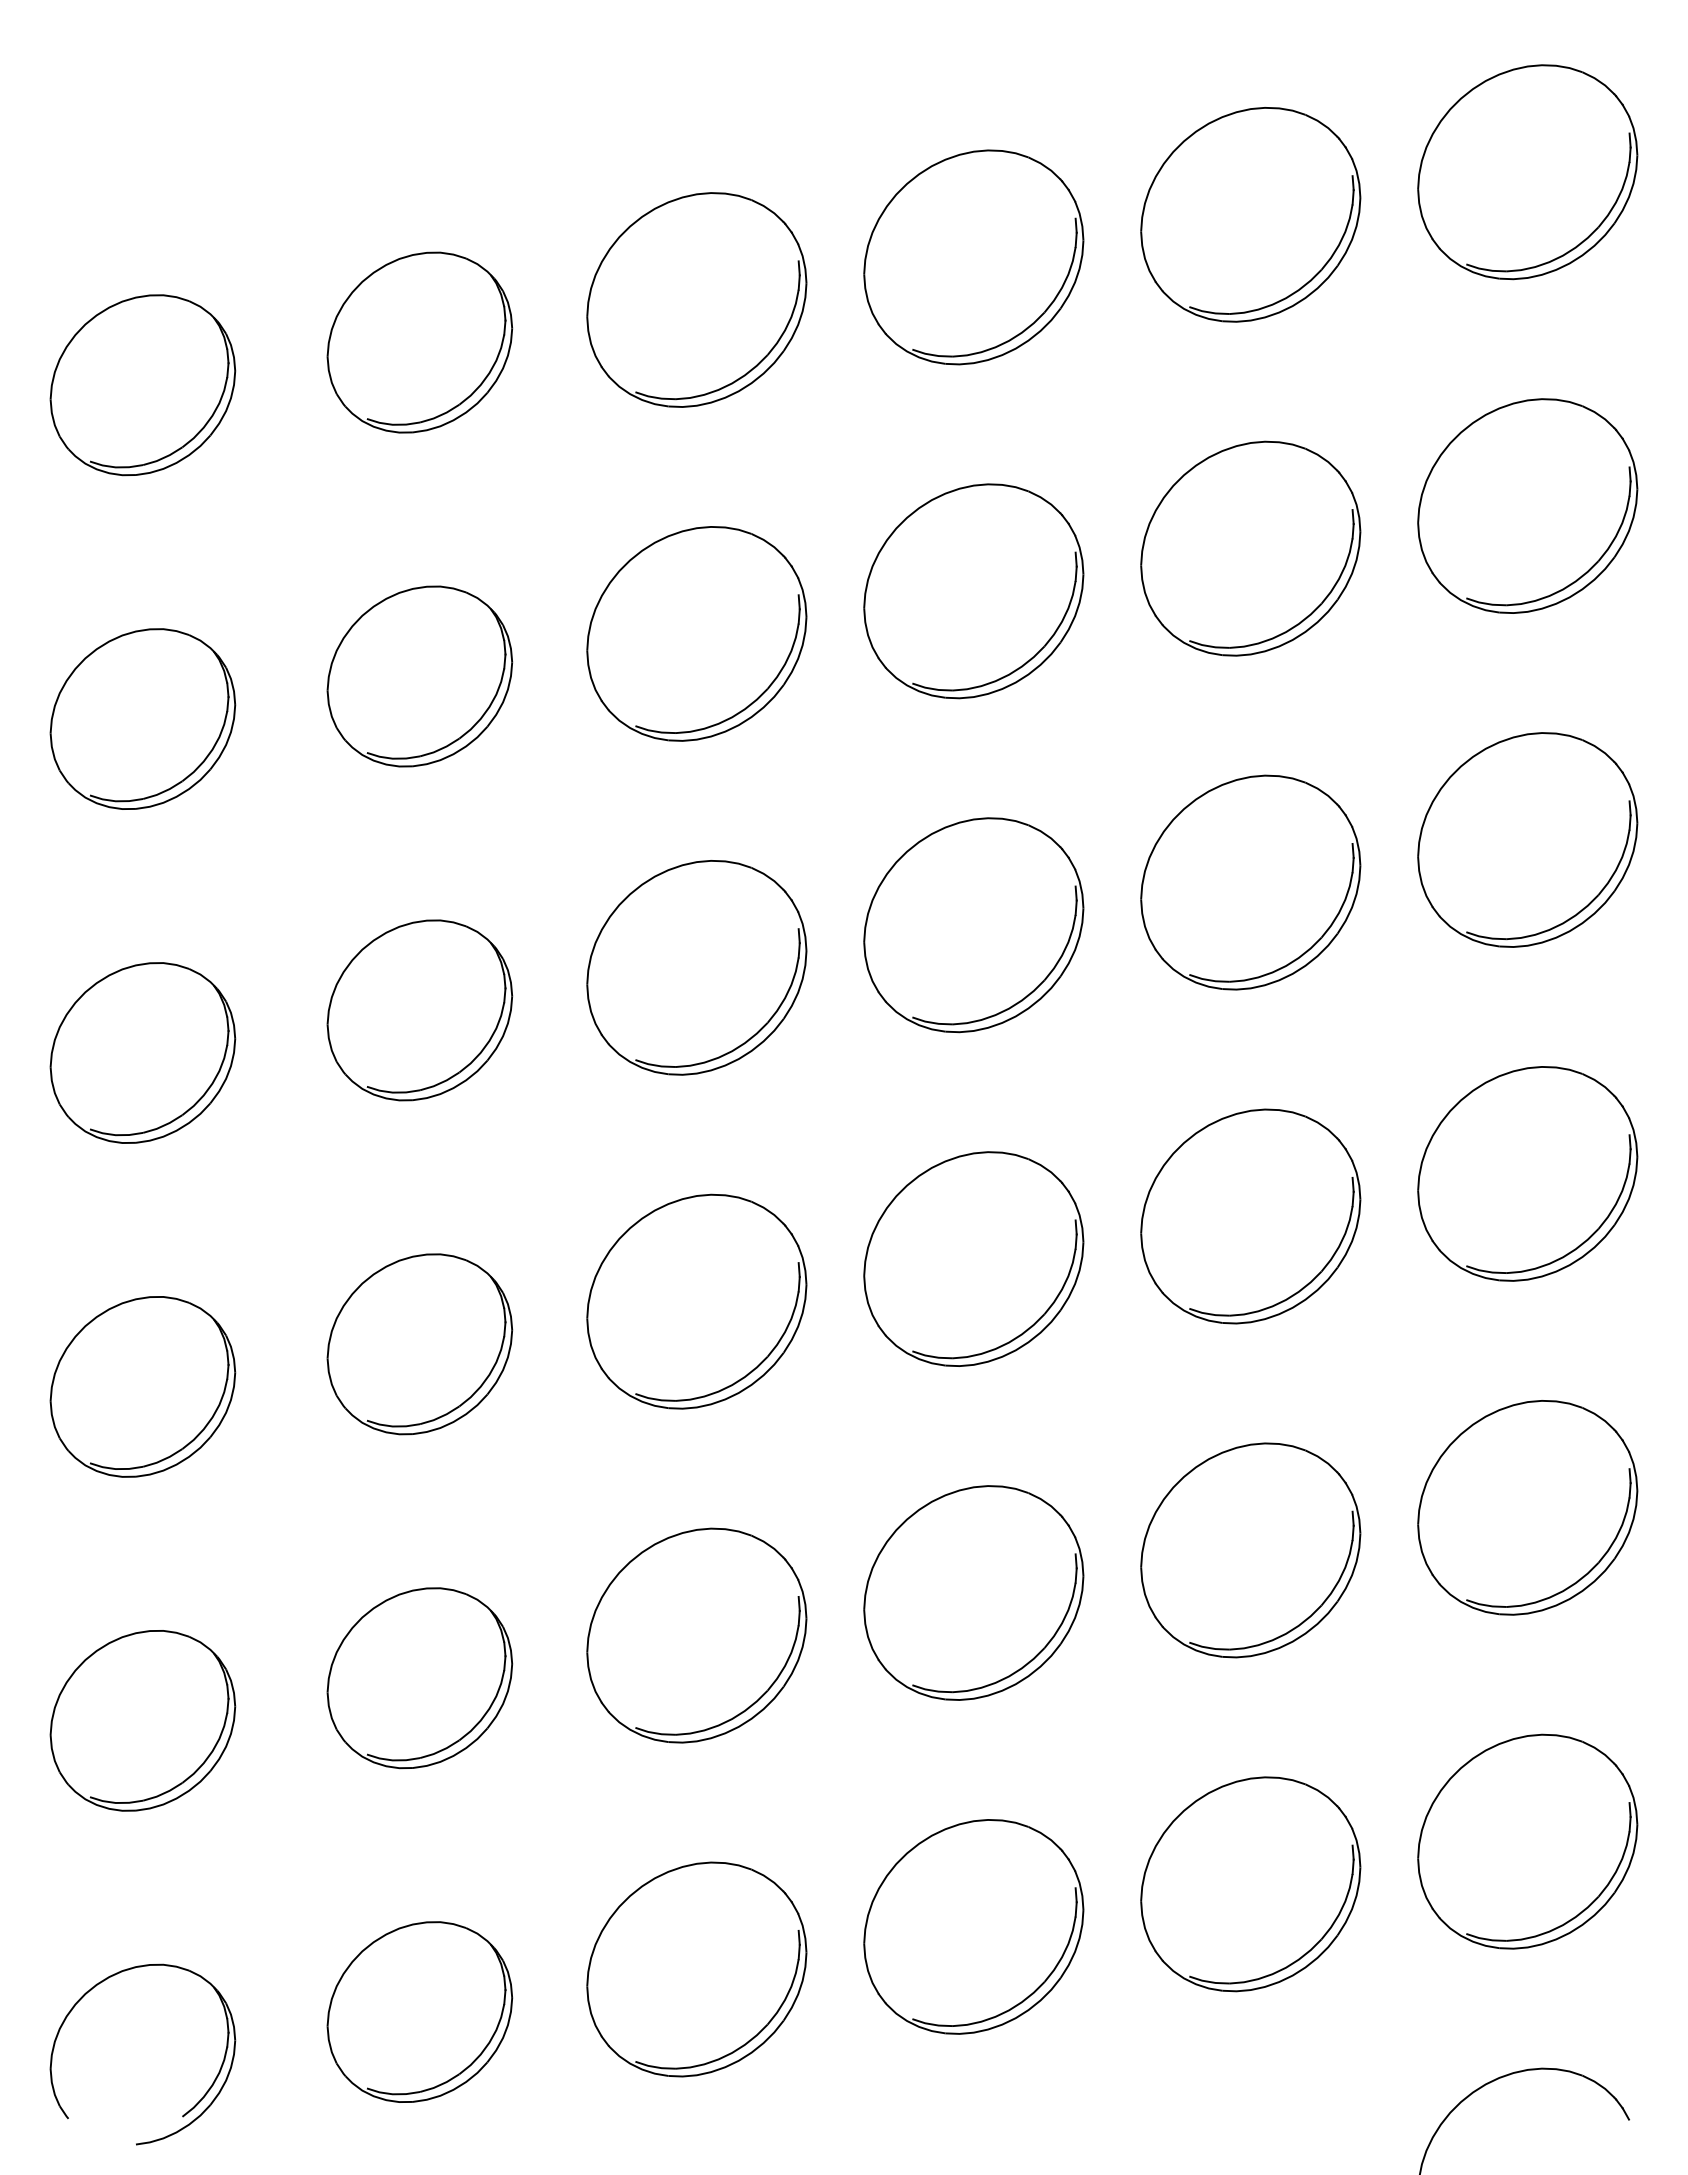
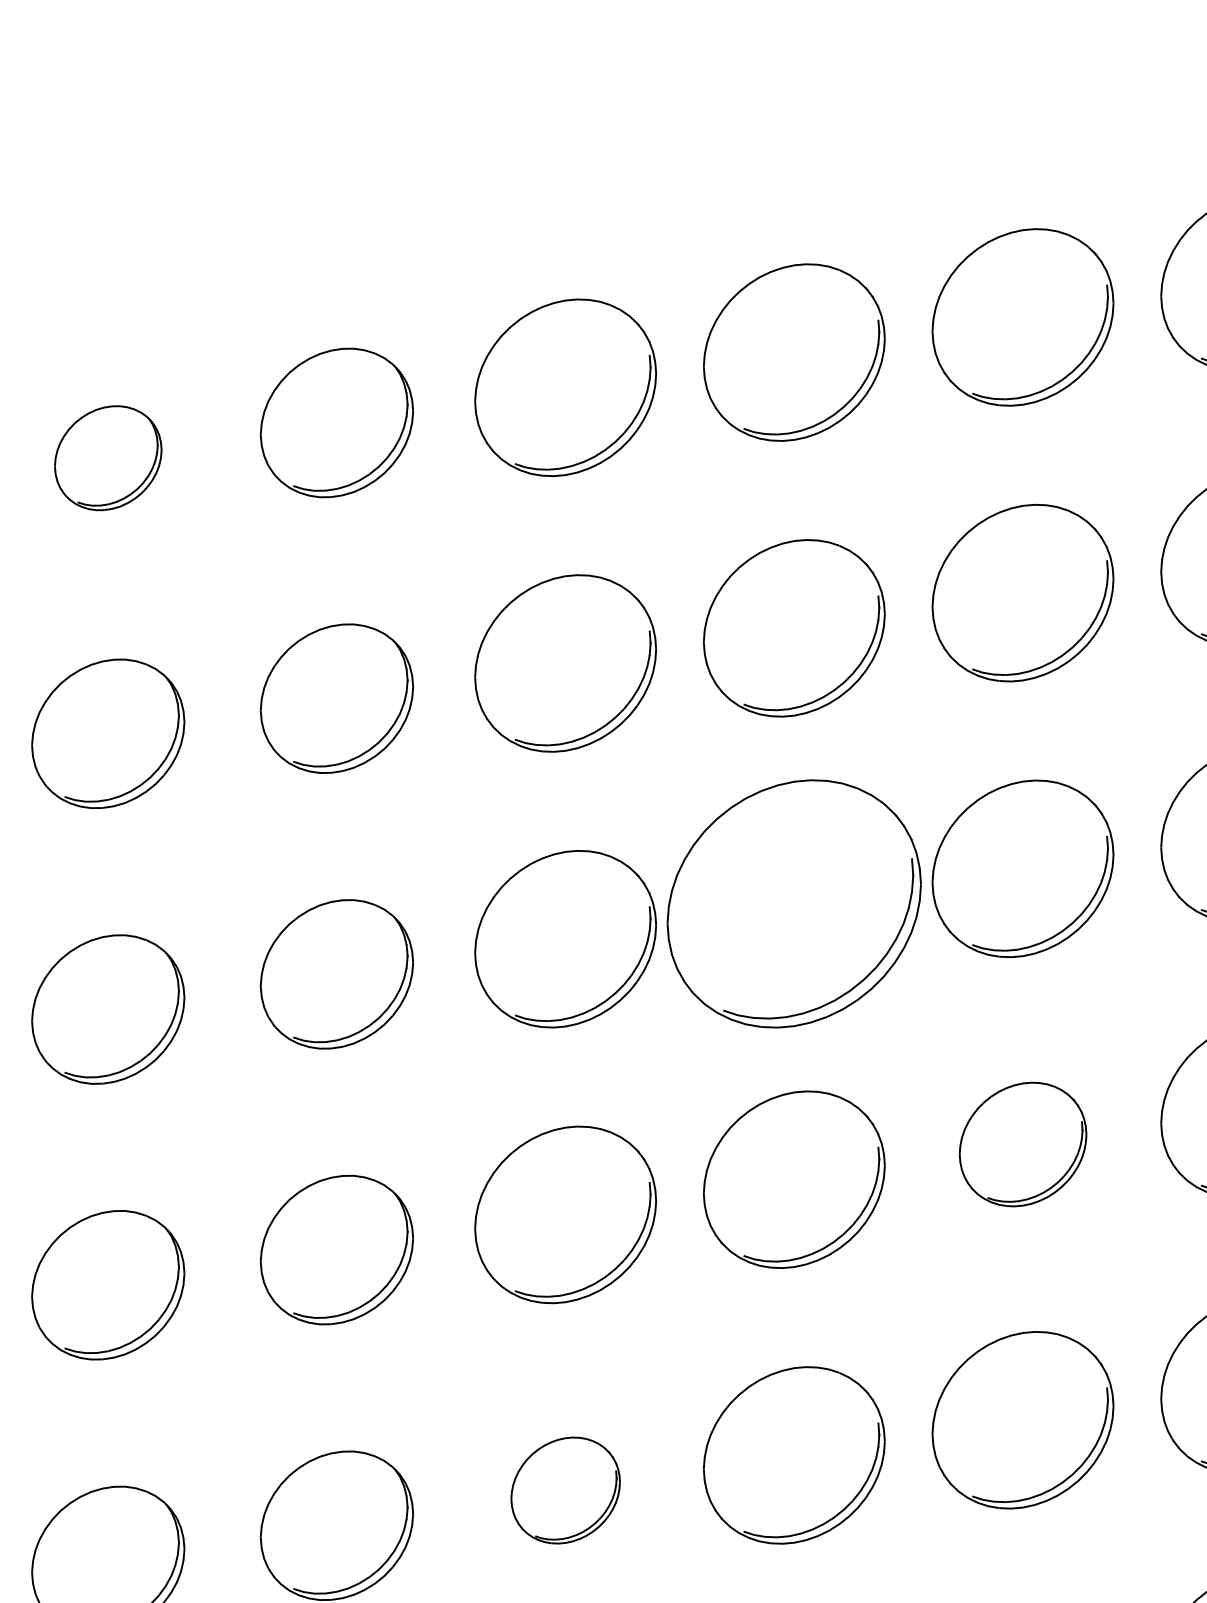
part: (142, 385) -> (107, 458), size x0.7
part: (973, 925) -> (794, 904), size x1.4
part: (1250, 1216) -> (1022, 1144), size x0.7
part: (696, 1635) -> (565, 1490), size x0.6

